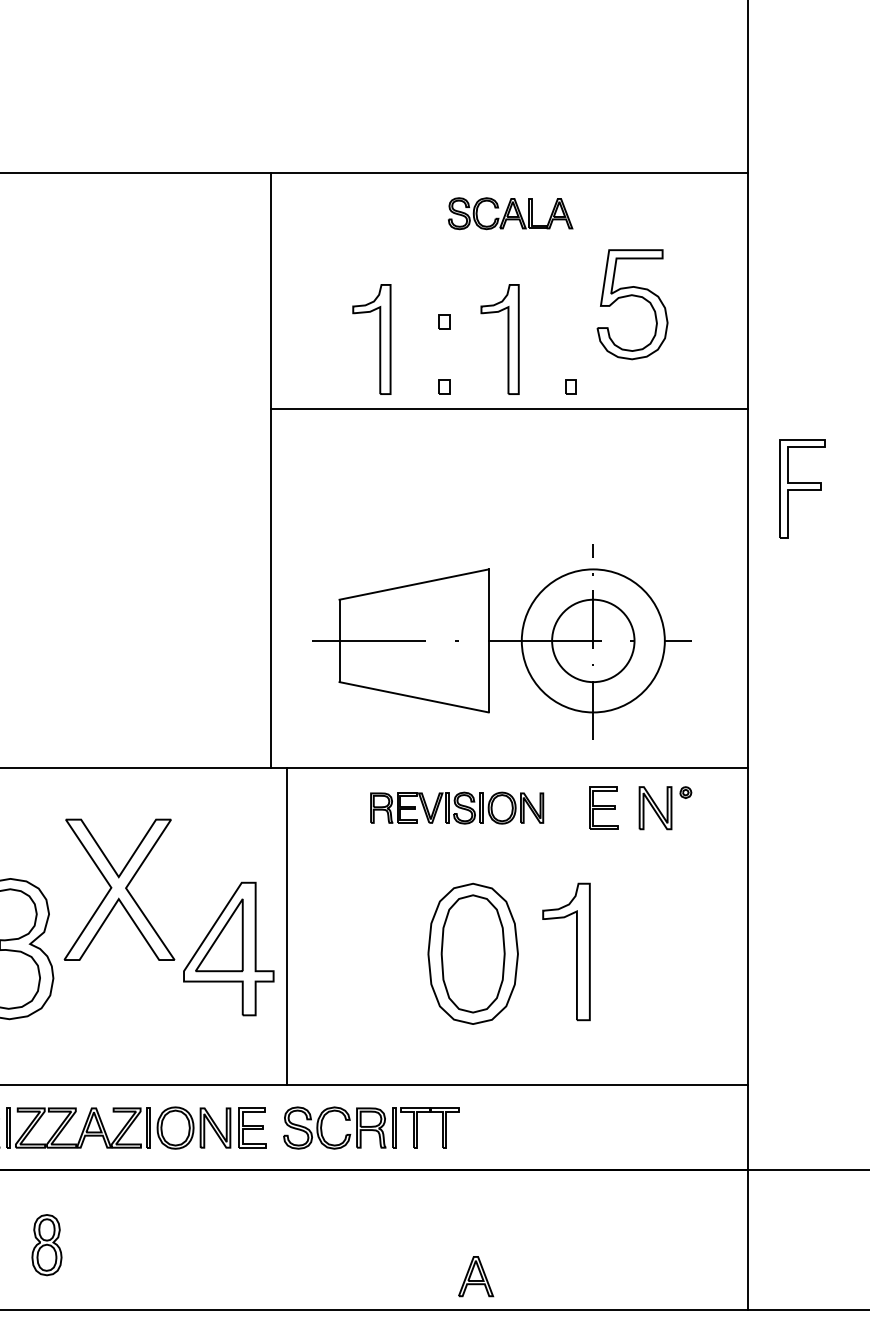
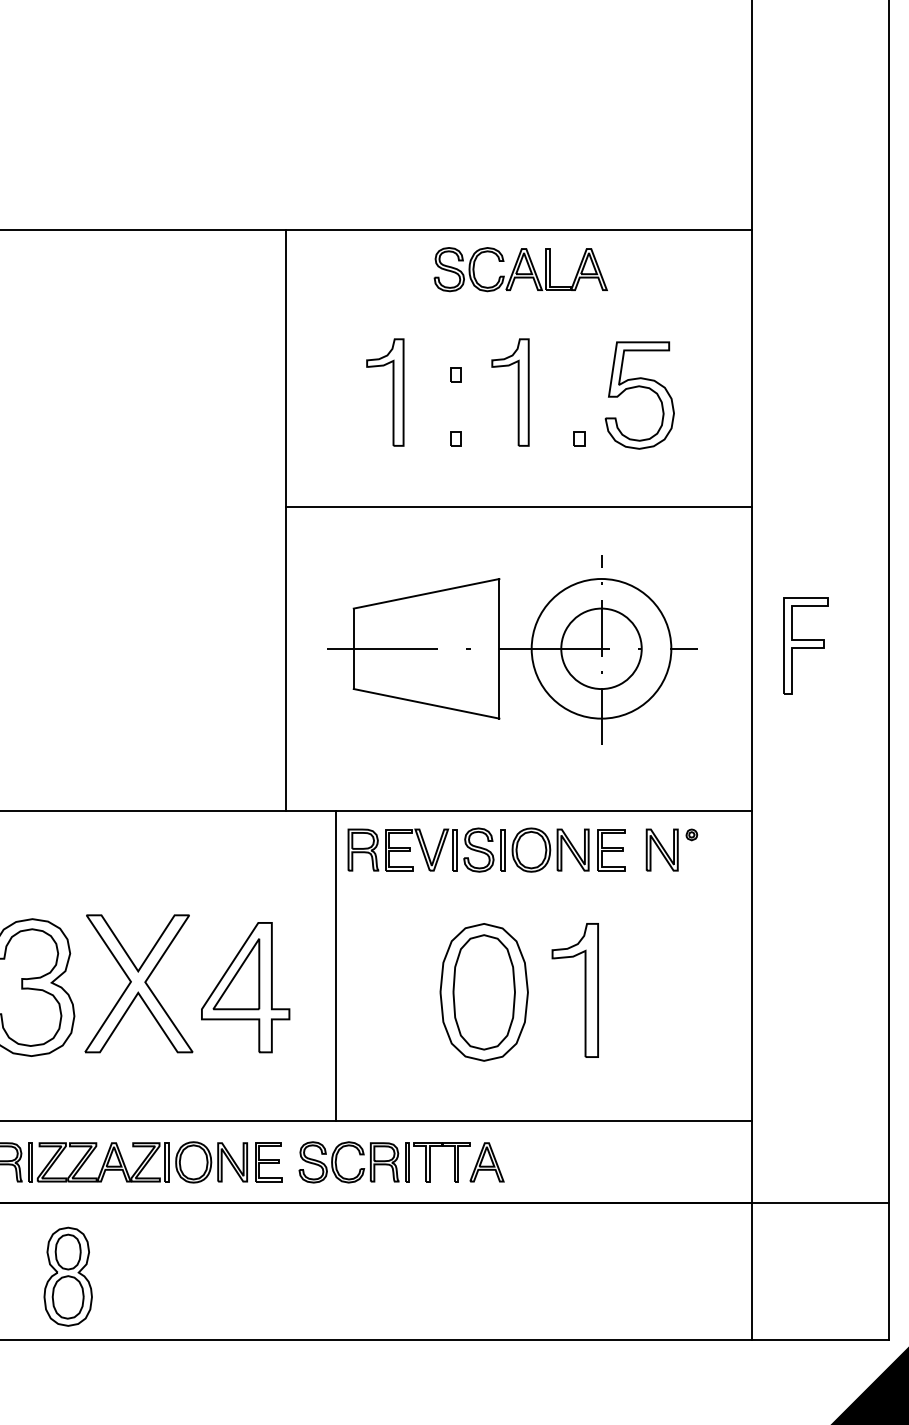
part: (510, 213) -> (520, 269), size x1.43
part: (632, 296) -> (639, 387), moved
line: (509, 409) -> (519, 507), moved
part: (802, 487) -> (805, 645), moved
part: (502, 641) -> (512, 649), moved
part: (457, 807) -> (468, 849), size x1.43
part: (119, 889) -> (138, 983), moved
line: (287, 926) -> (335, 965), moved
part: (46, 1244) -> (67, 1276), size x1.67
part: (475, 1276) -> (486, 1162), moved

